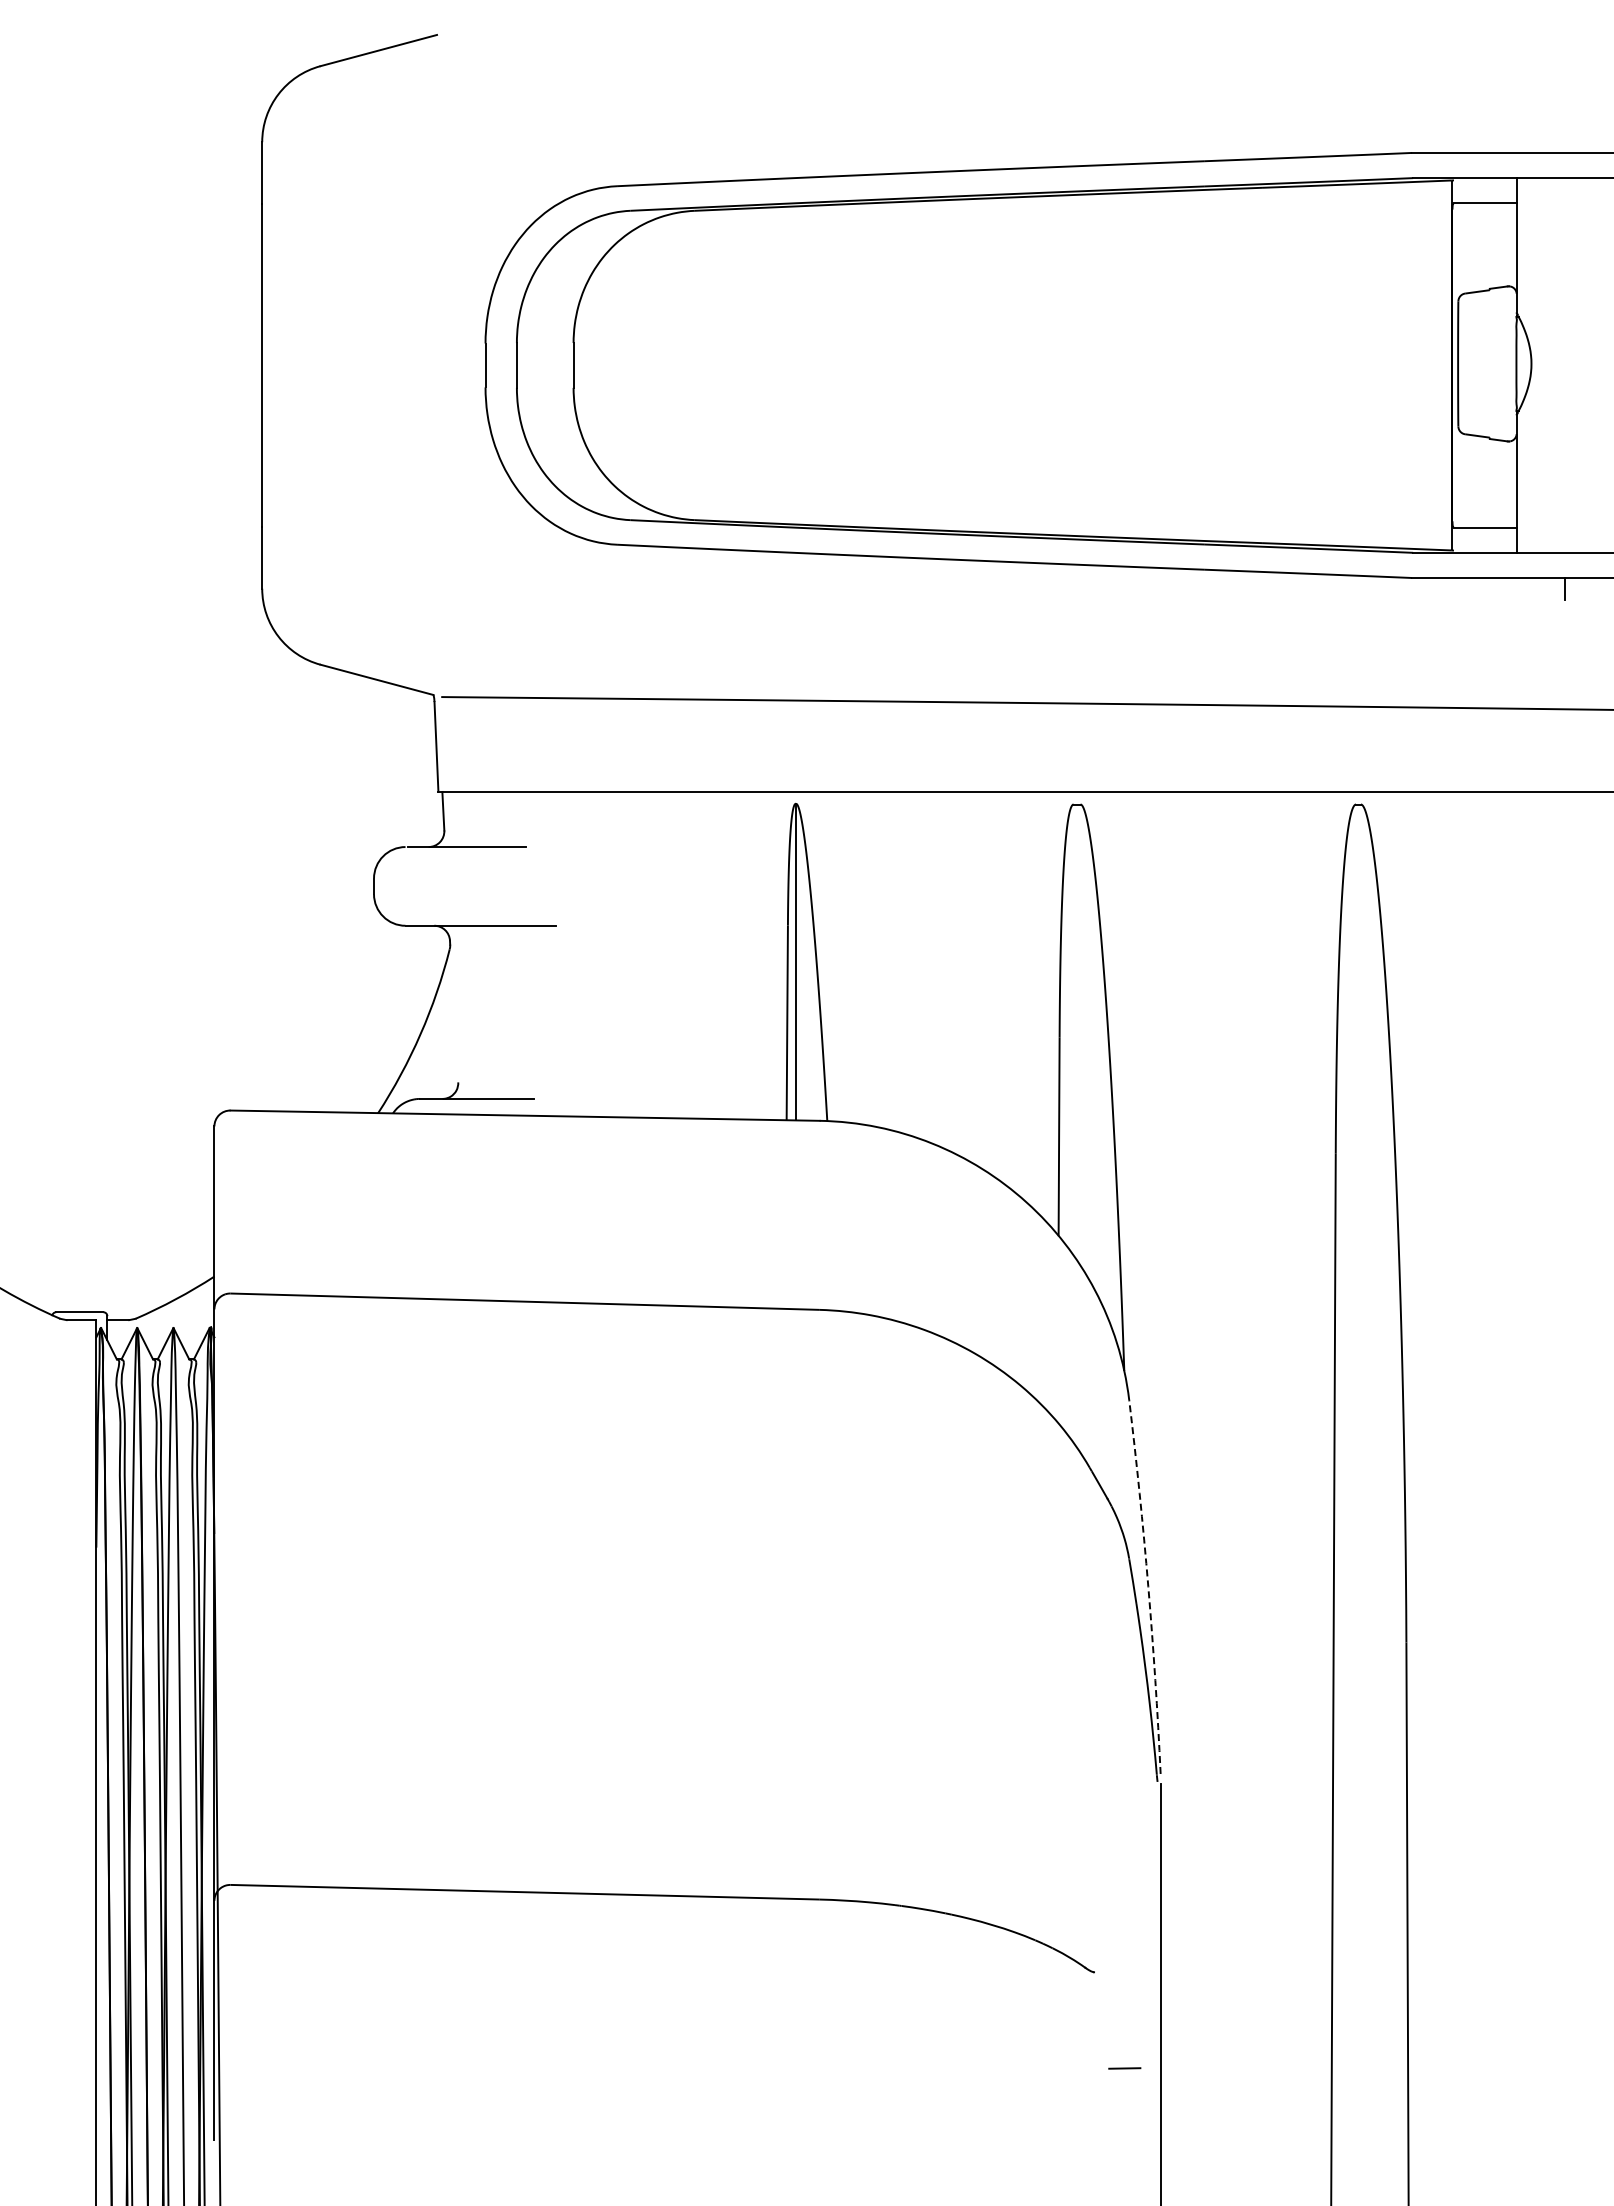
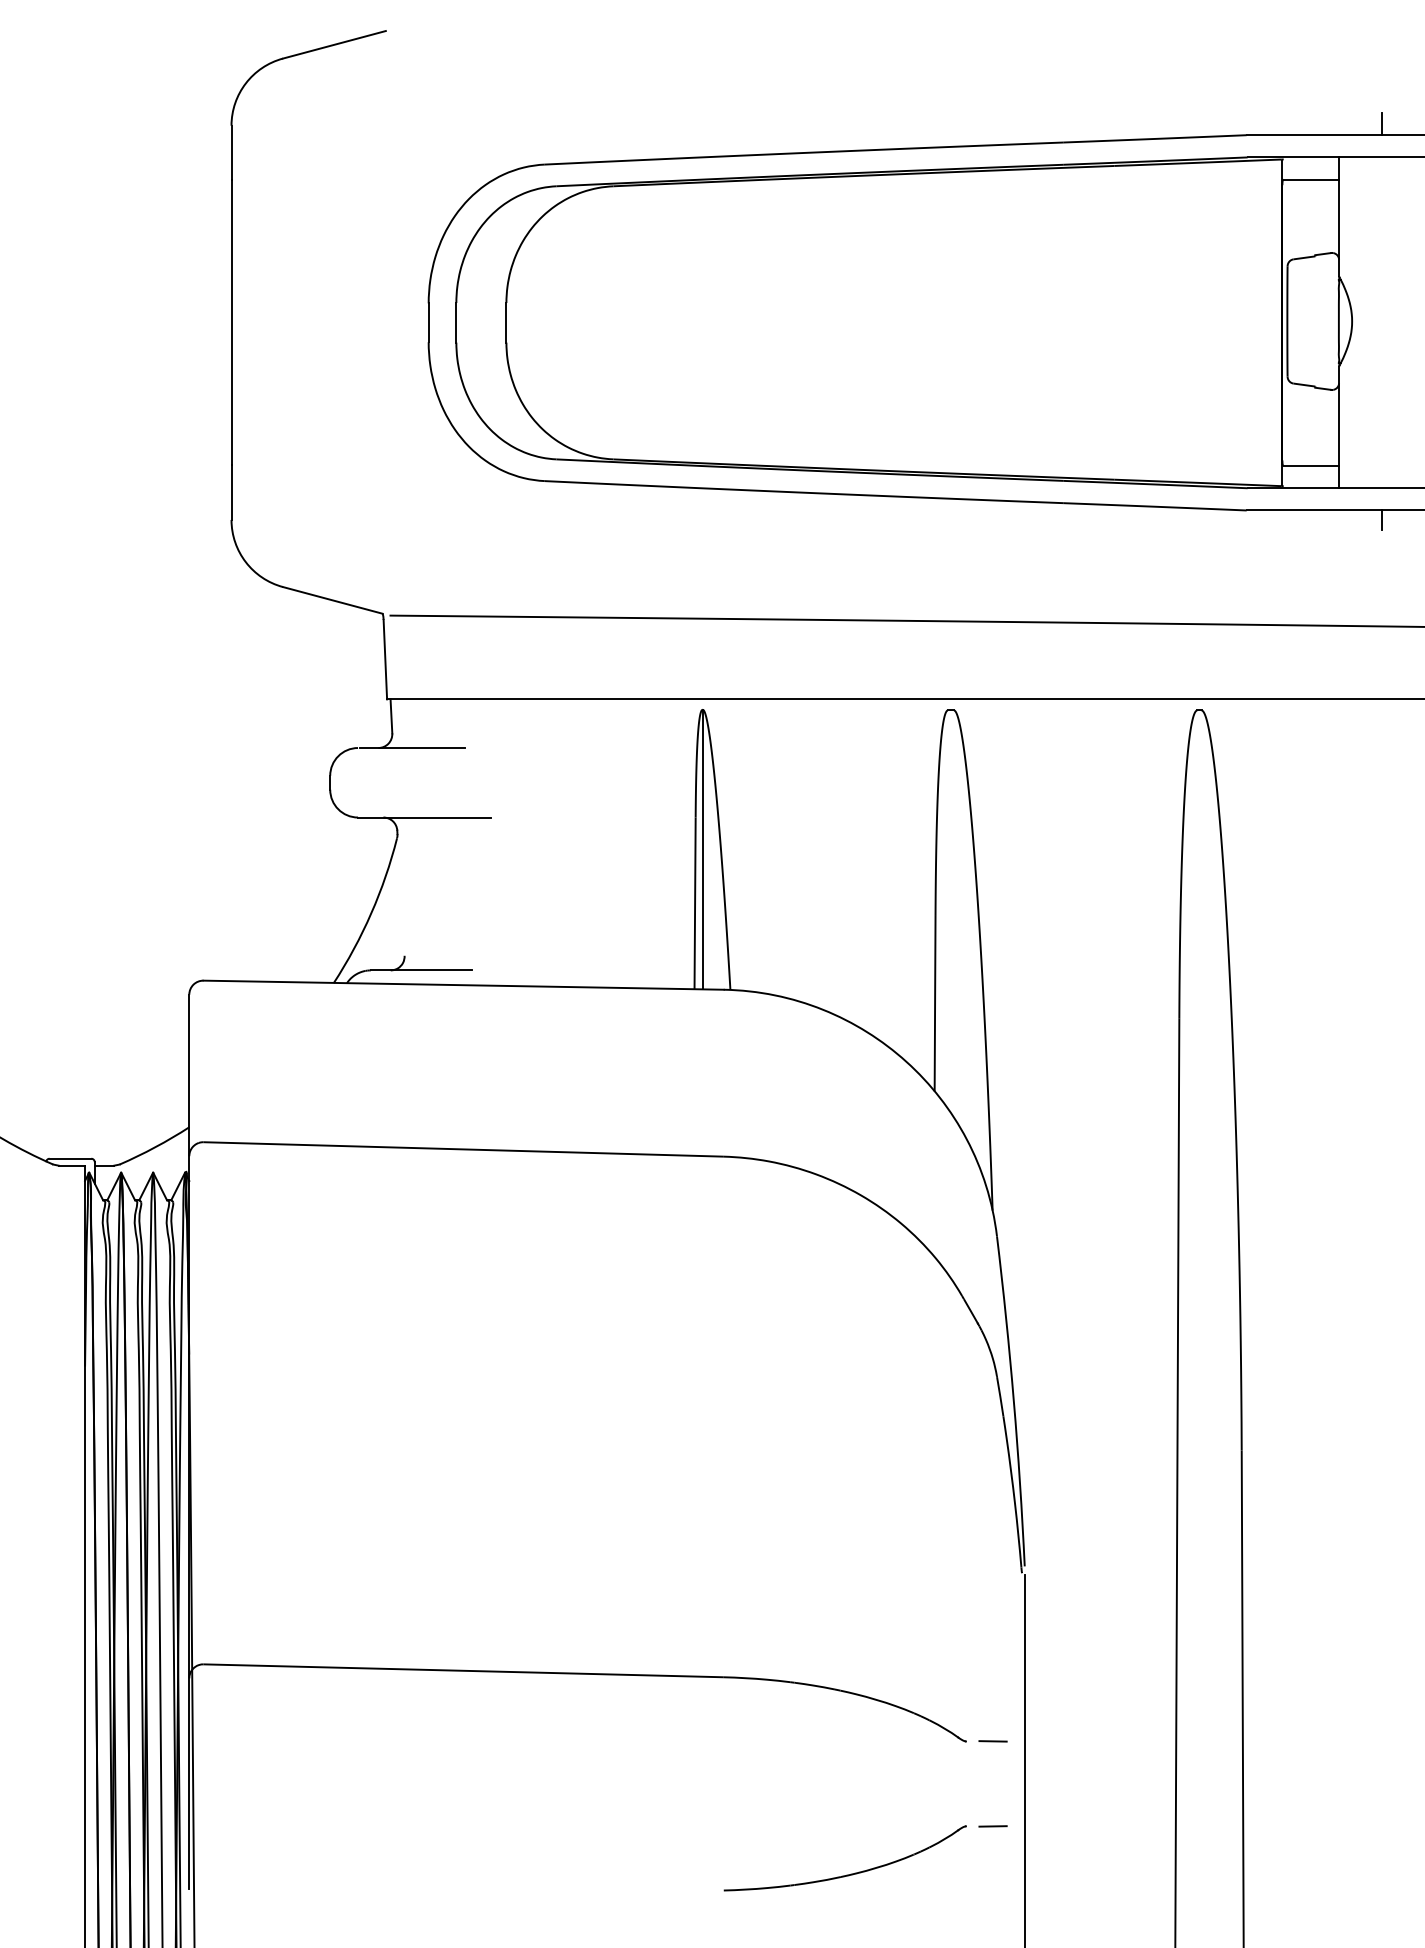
line: (1565, 139) -> (1382, 123), added
arc: (1148, 1586) -> (1014, 1400), dashed -> solid
line: (1124, 1972) -> (992, 1741), added
part: (961, 2122) -> (848, 1874), added

